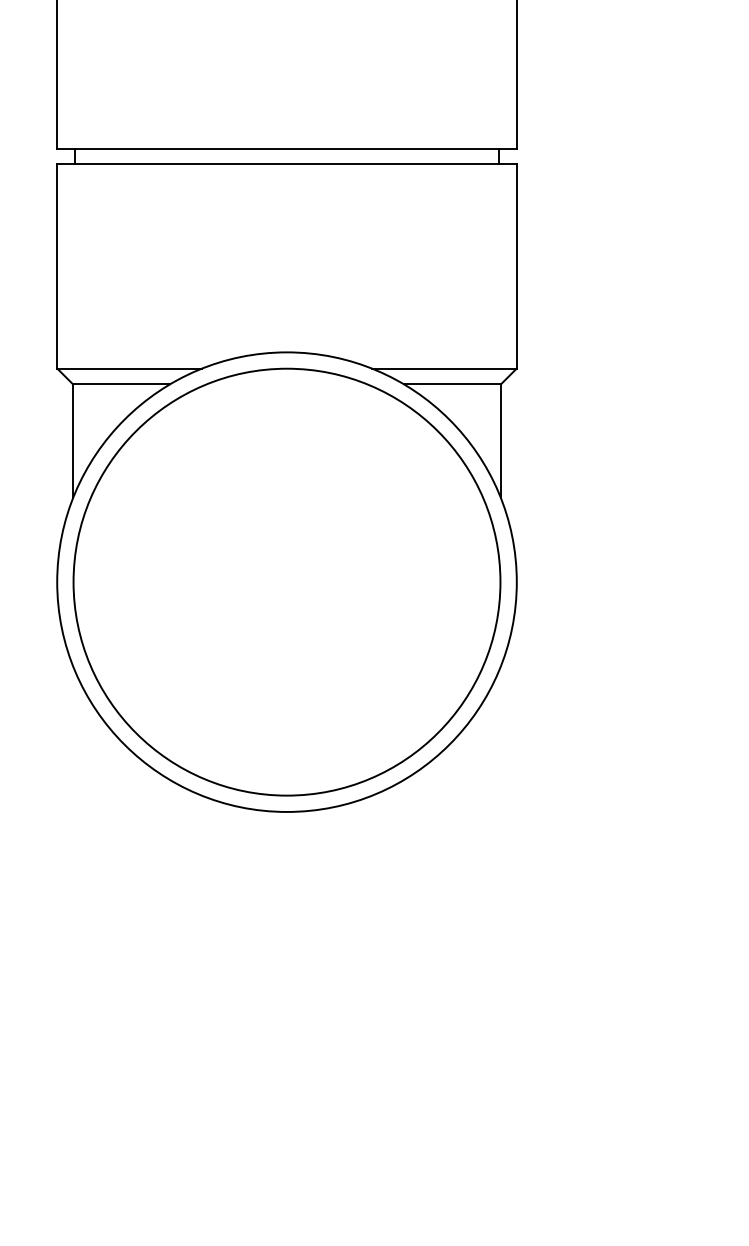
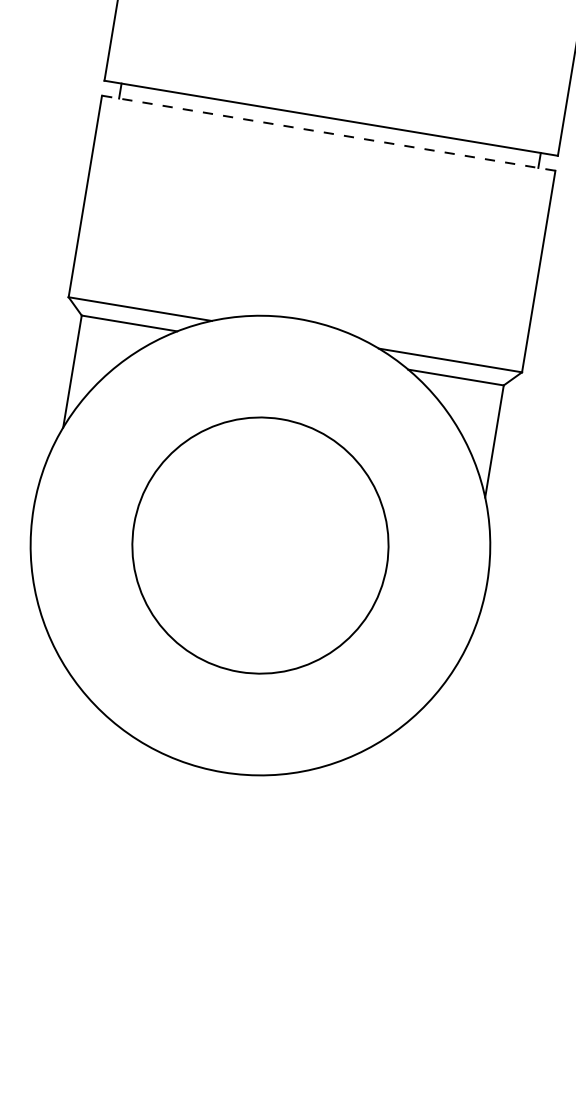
line: (287, 164) -> (329, 133), solid -> dashed
circle: (286, 581) -> (260, 544), size x0.6

